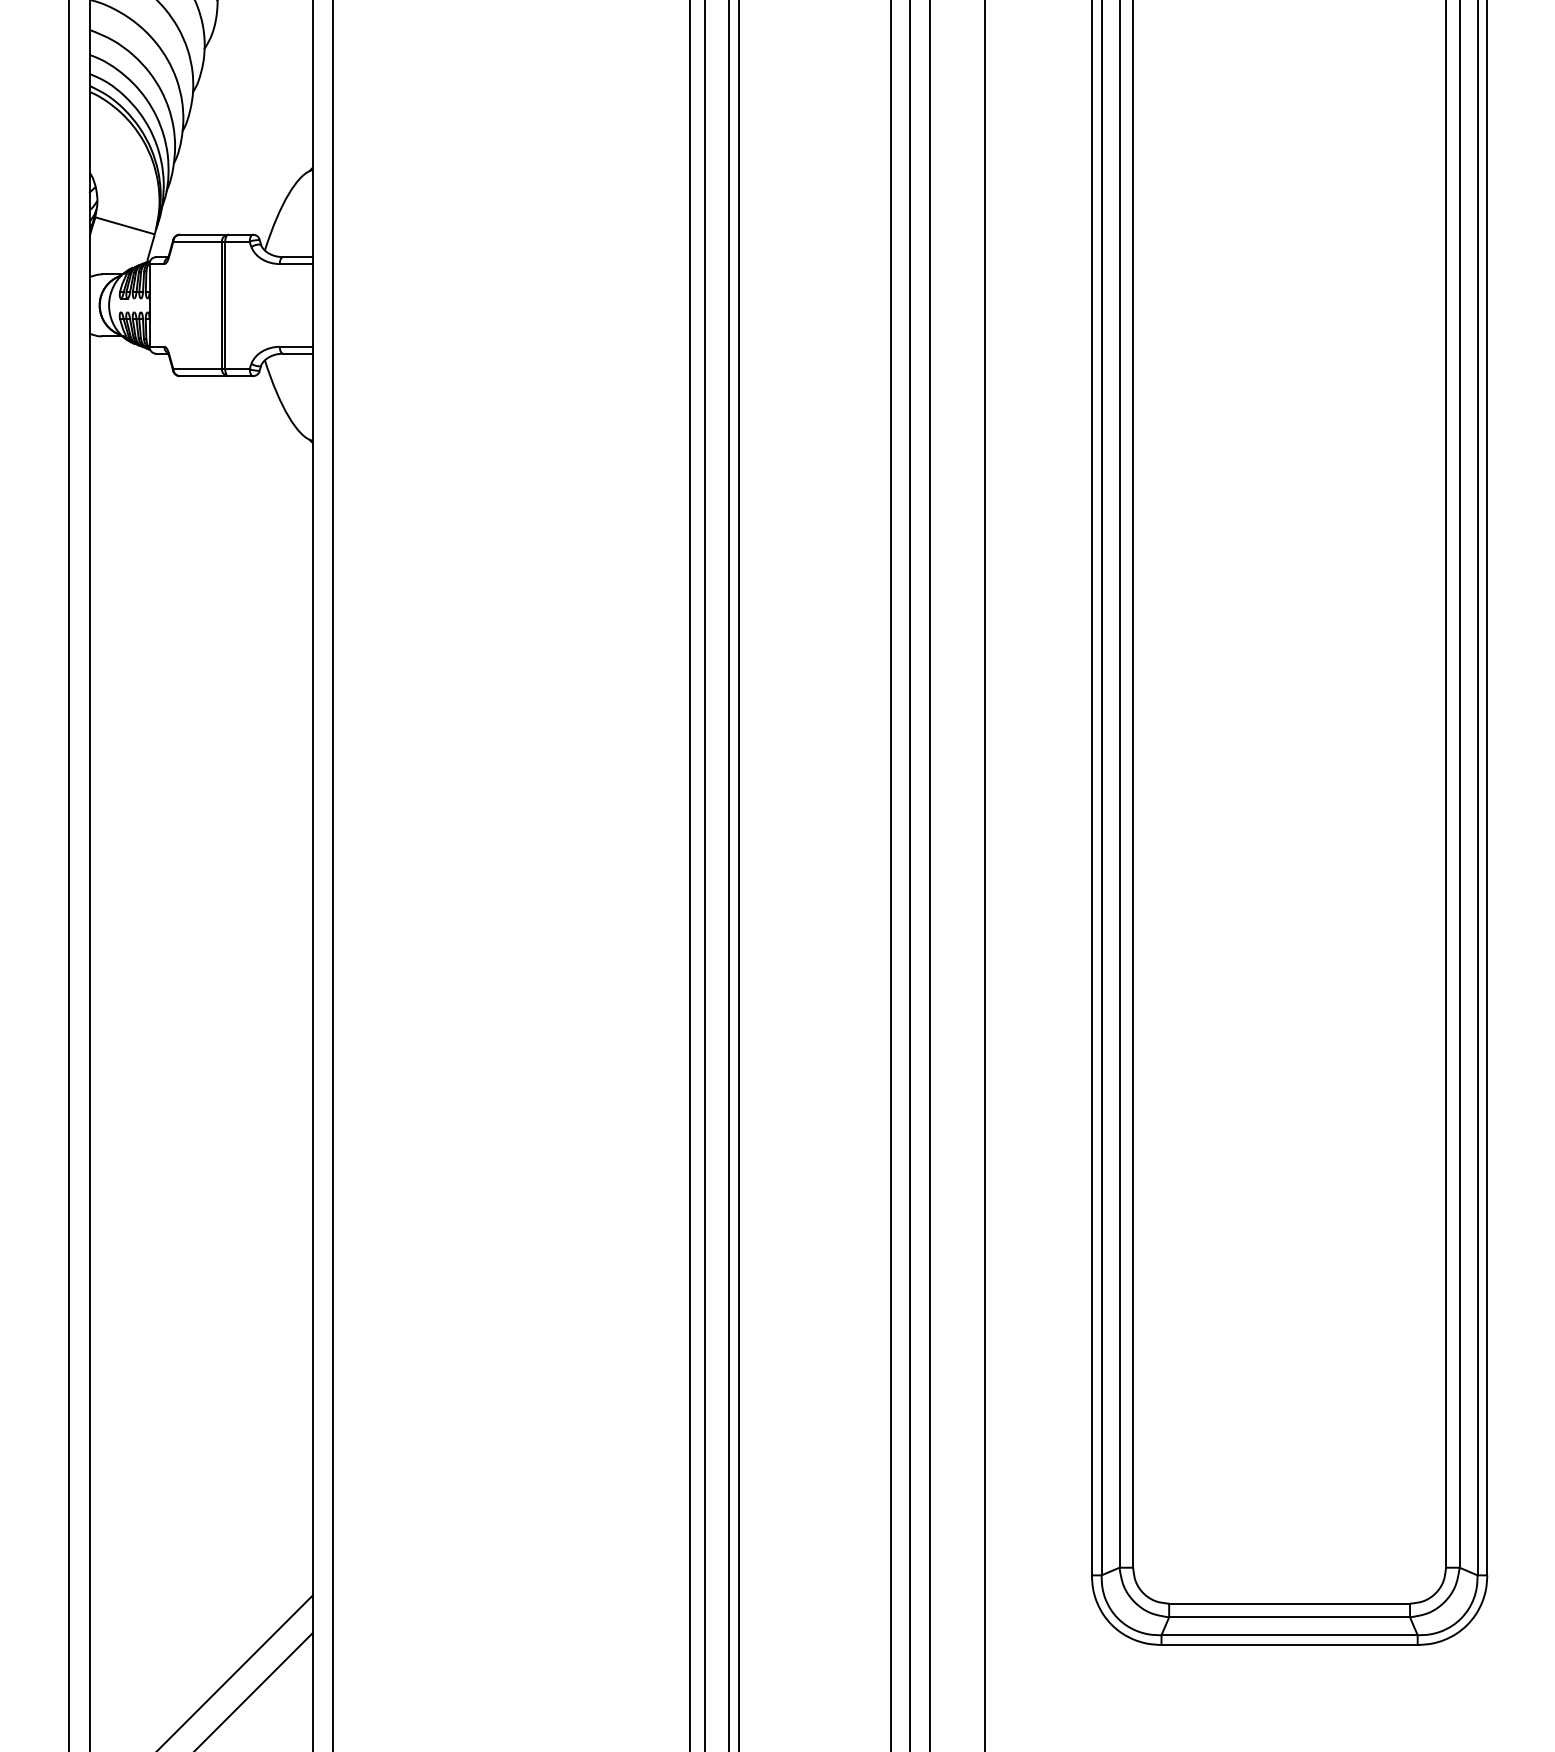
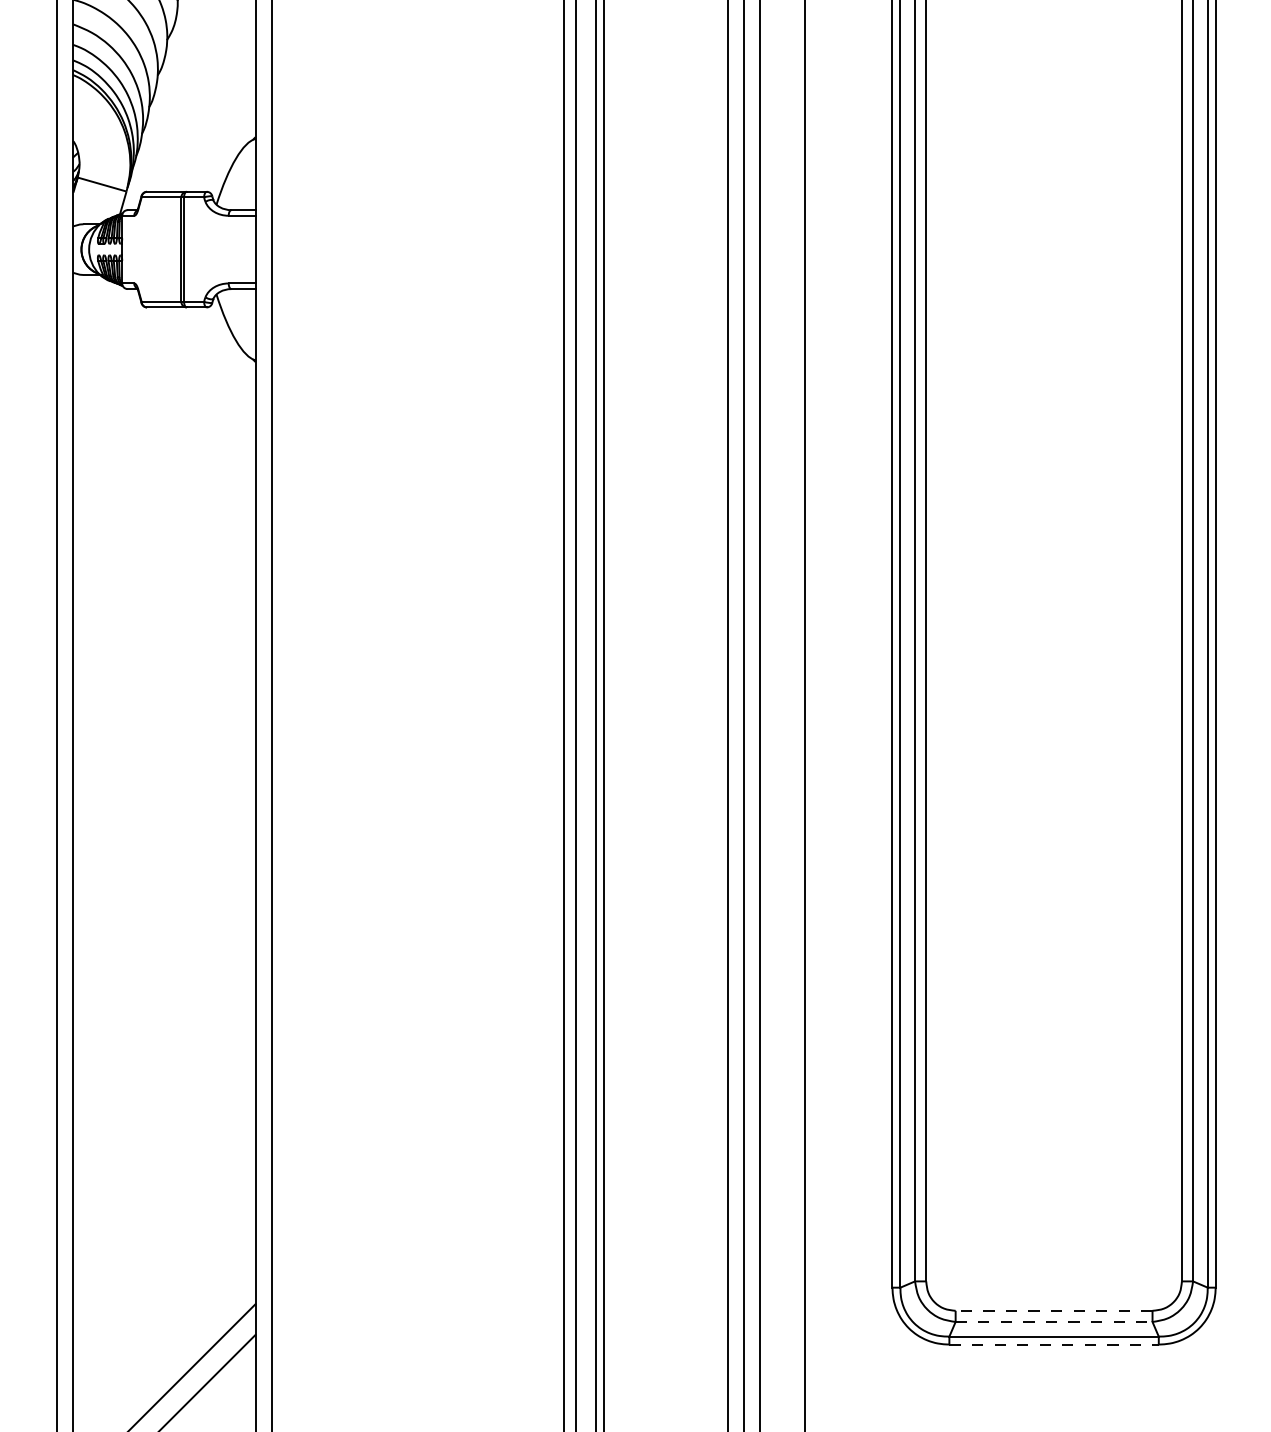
line: (1288, 1603) -> (1053, 1310), solid -> dashed
line: (1290, 1616) -> (1054, 1321), solid -> dashed
line: (1290, 1644) -> (1054, 1344), solid -> dashed

